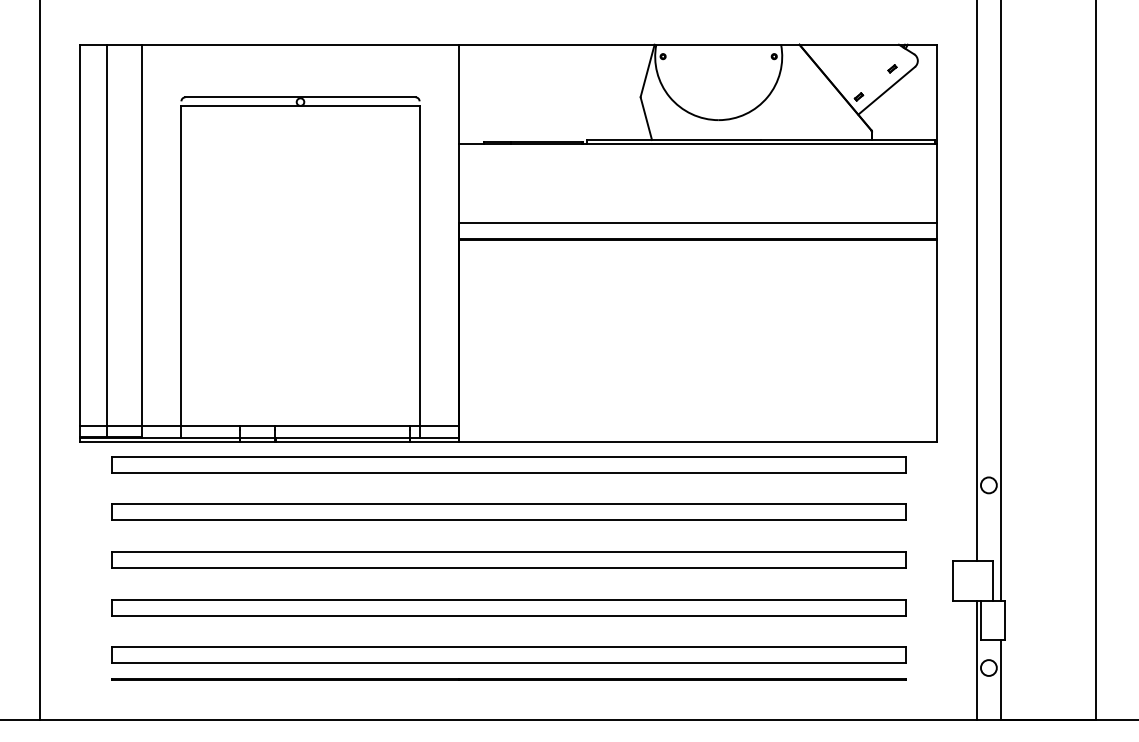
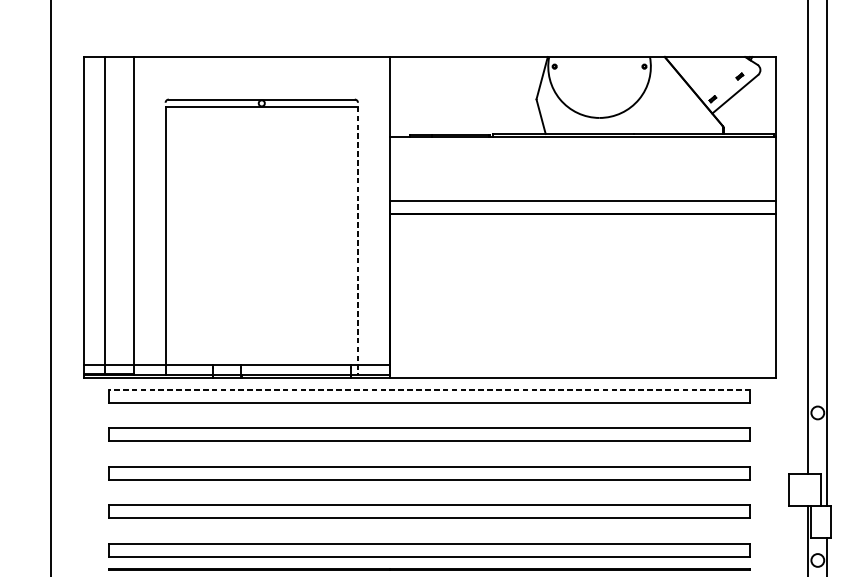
line: (419, 272) -> (357, 241), solid -> dashed
line: (508, 456) -> (429, 389), solid -> dashed

